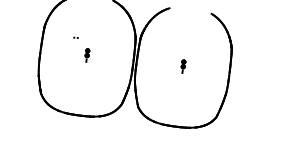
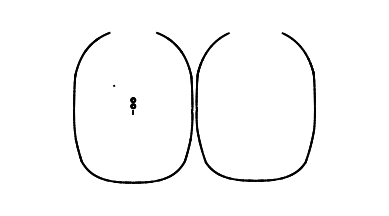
part: (183, 66) -> (255, 103), removed

